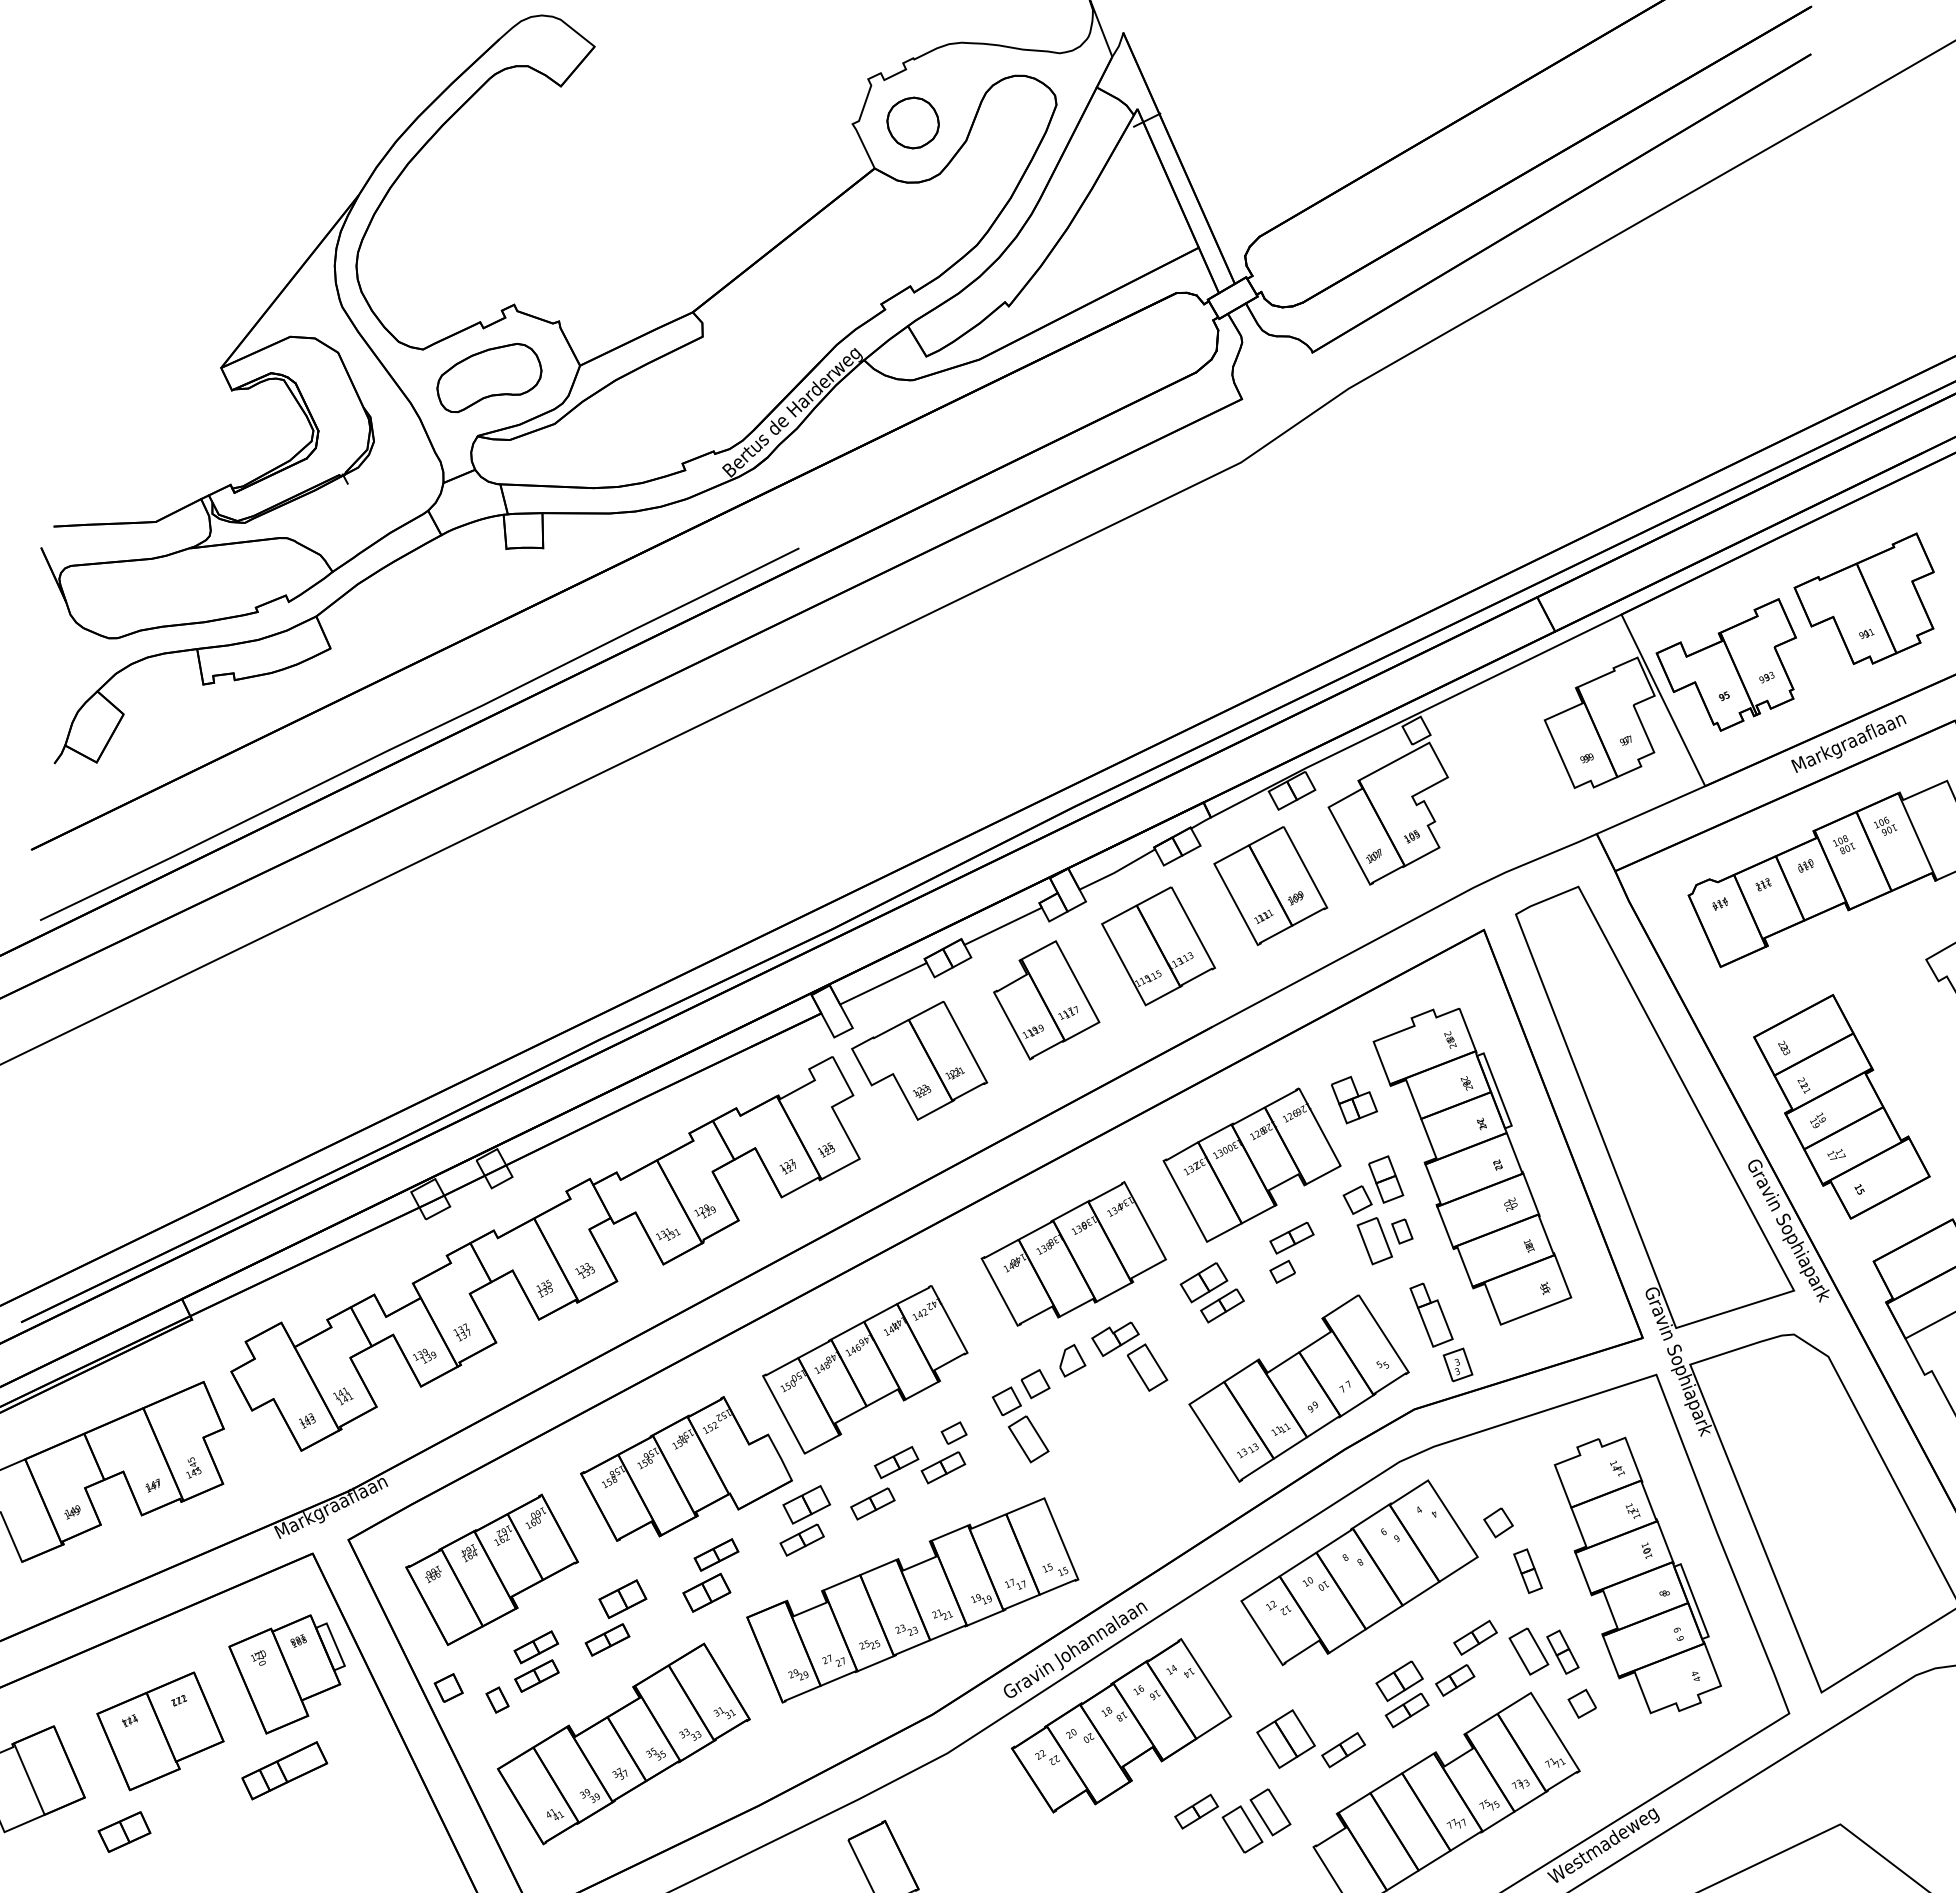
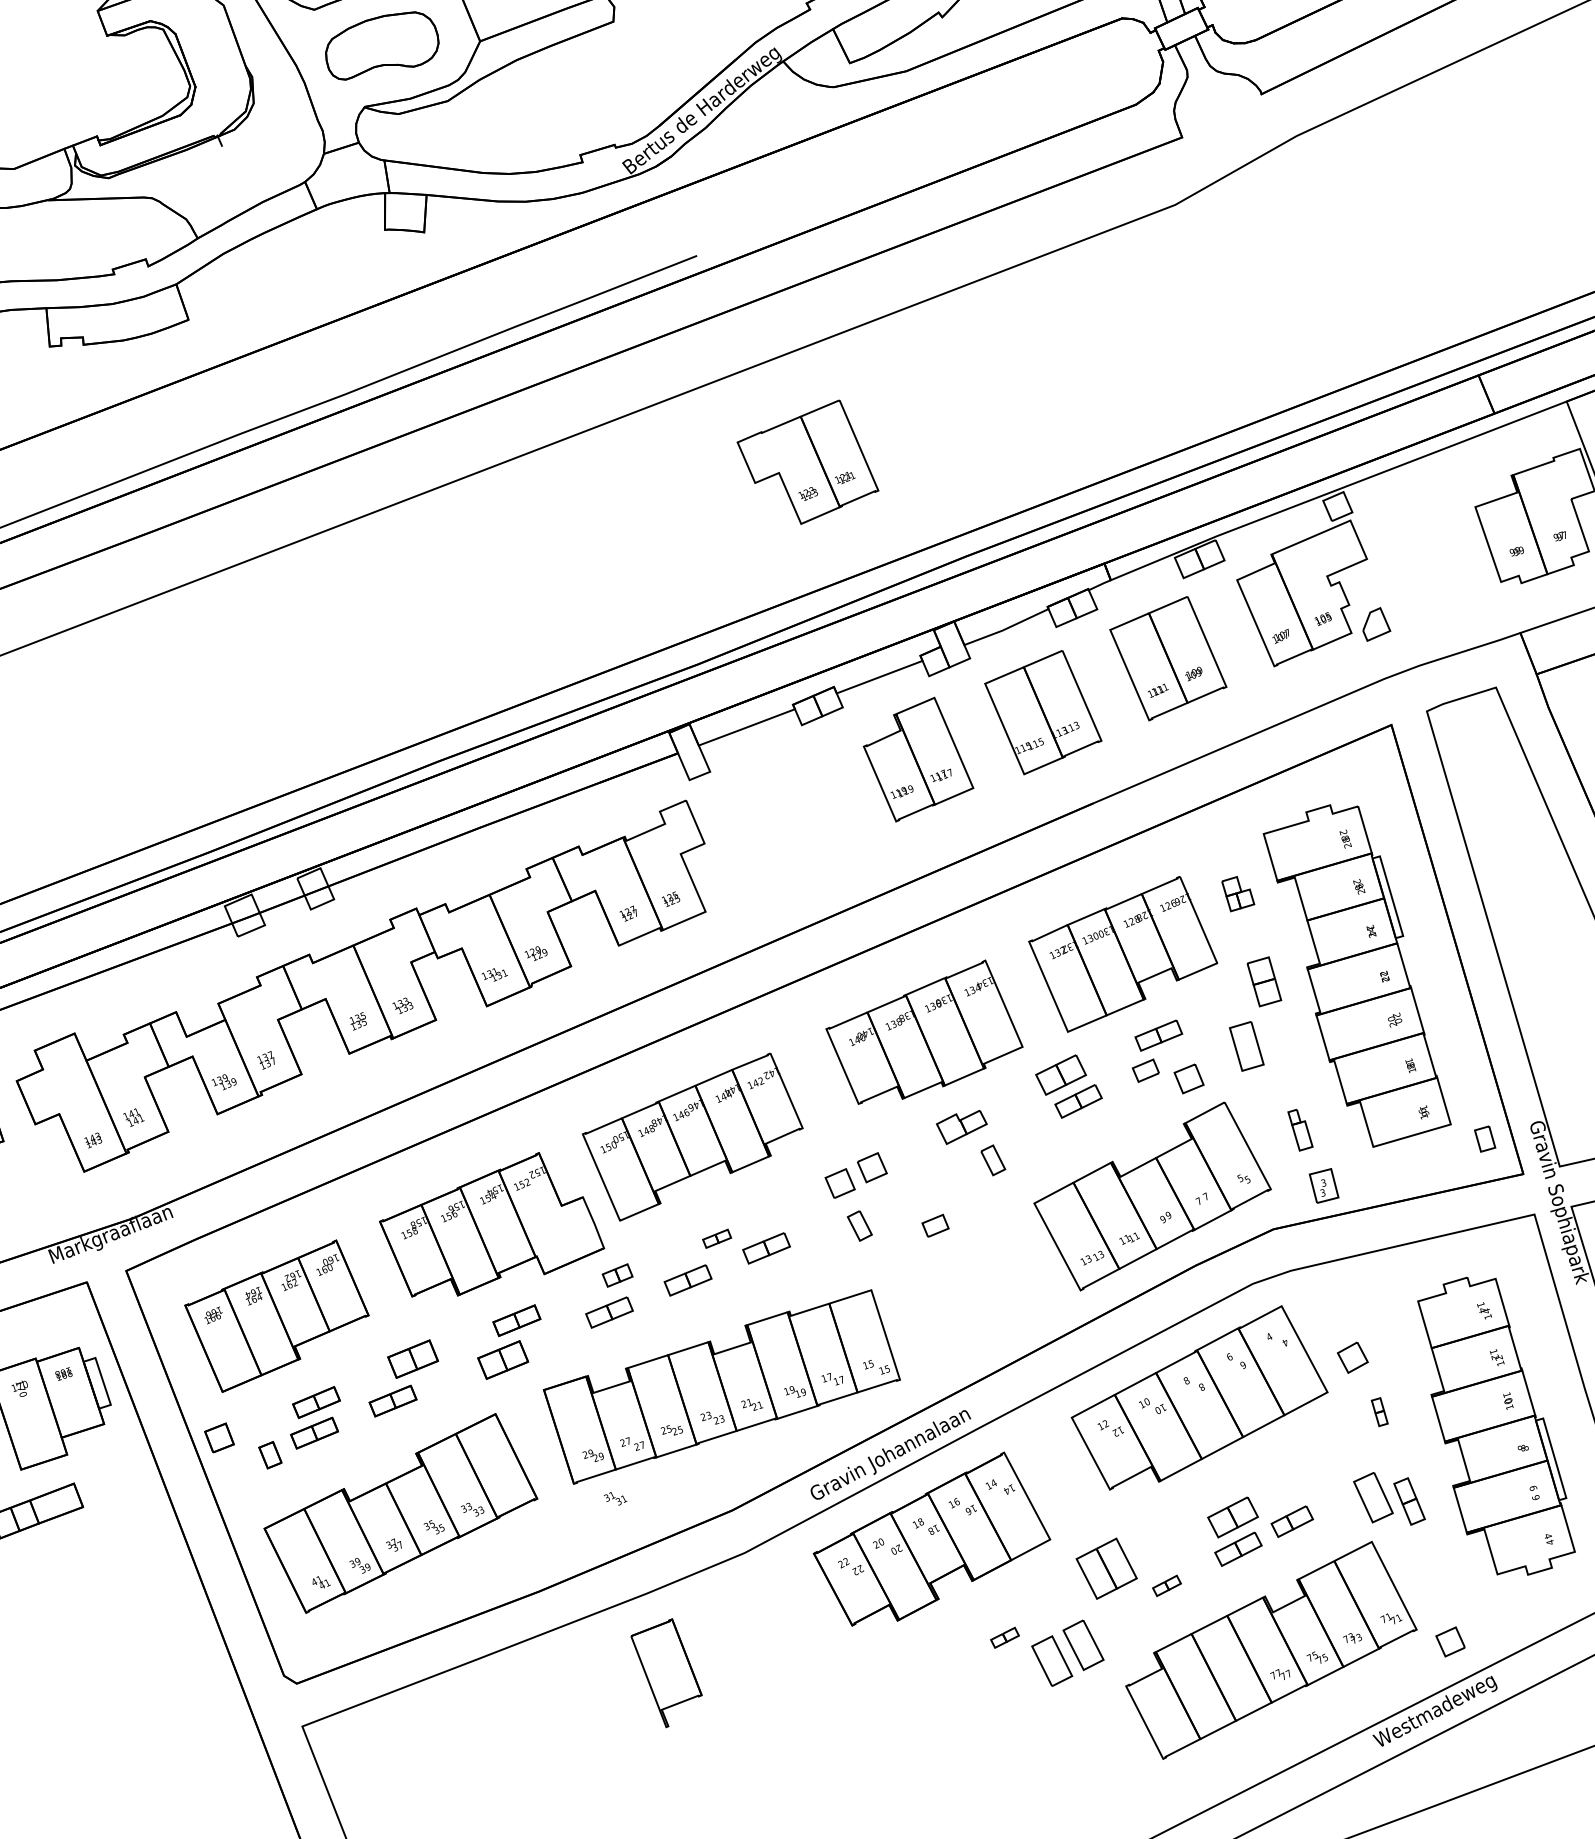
part: (919, 1060) -> (808, 460), moved
part: (1354, 1100) -> (1237, 894), size x0.7
part: (1357, 1199) -> (1188, 1078), moved
part: (1402, 1231) -> (1485, 1139), moved
part: (1431, 1314) -> (1300, 1129), size x0.6
part: (1072, 1360) -> (1377, 624), moved
part: (1147, 1367) -> (993, 1160), size x0.6
part: (953, 1432) -> (934, 1225), moved
part: (1028, 1439) -> (859, 1226), size x0.6
part: (896, 1462) -> (717, 1238), size x0.6
part: (806, 1504) -> (617, 1275), size x0.6
part: (1527, 1571) -> (1379, 1412), size x0.6
part: (1475, 1637) -> (1317, 1477), removed
part: (1581, 1703) -> (1449, 1641), moved
text: (724, 1713) -> (615, 1499), moved
part: (1343, 1750) -> (1166, 1586), size x0.6
part: (1196, 1811) -> (1004, 1637), size x0.6

